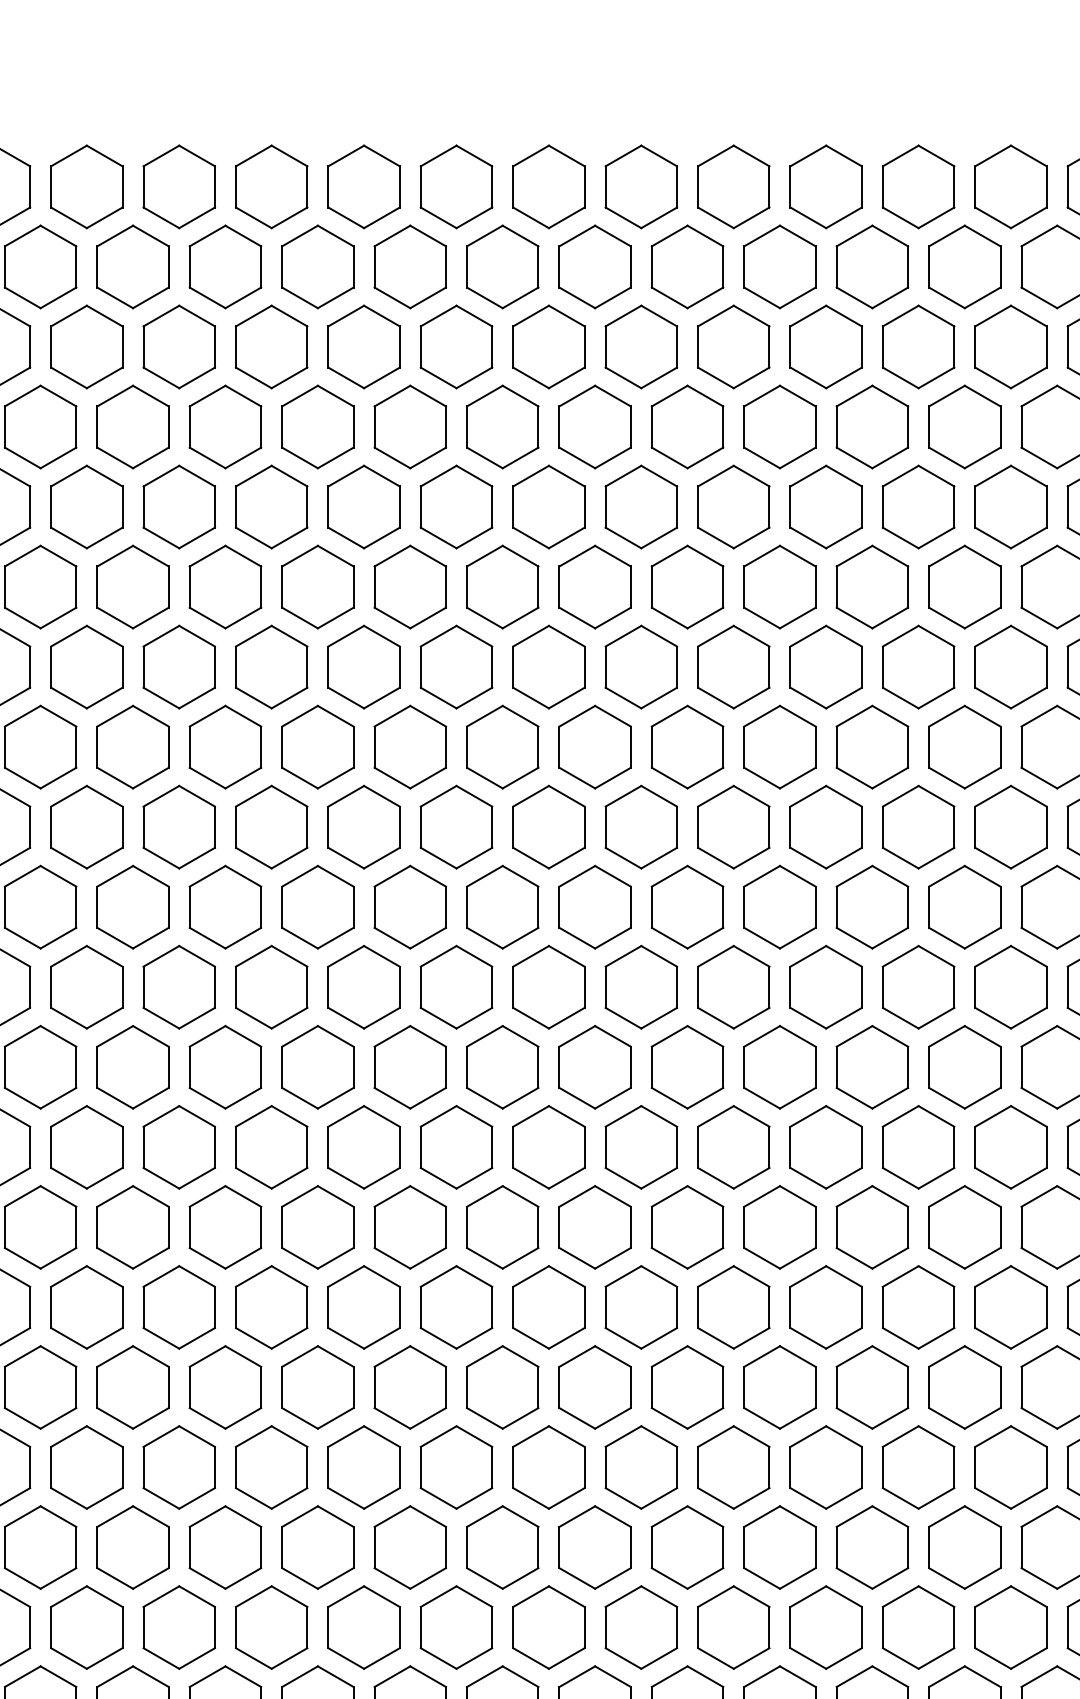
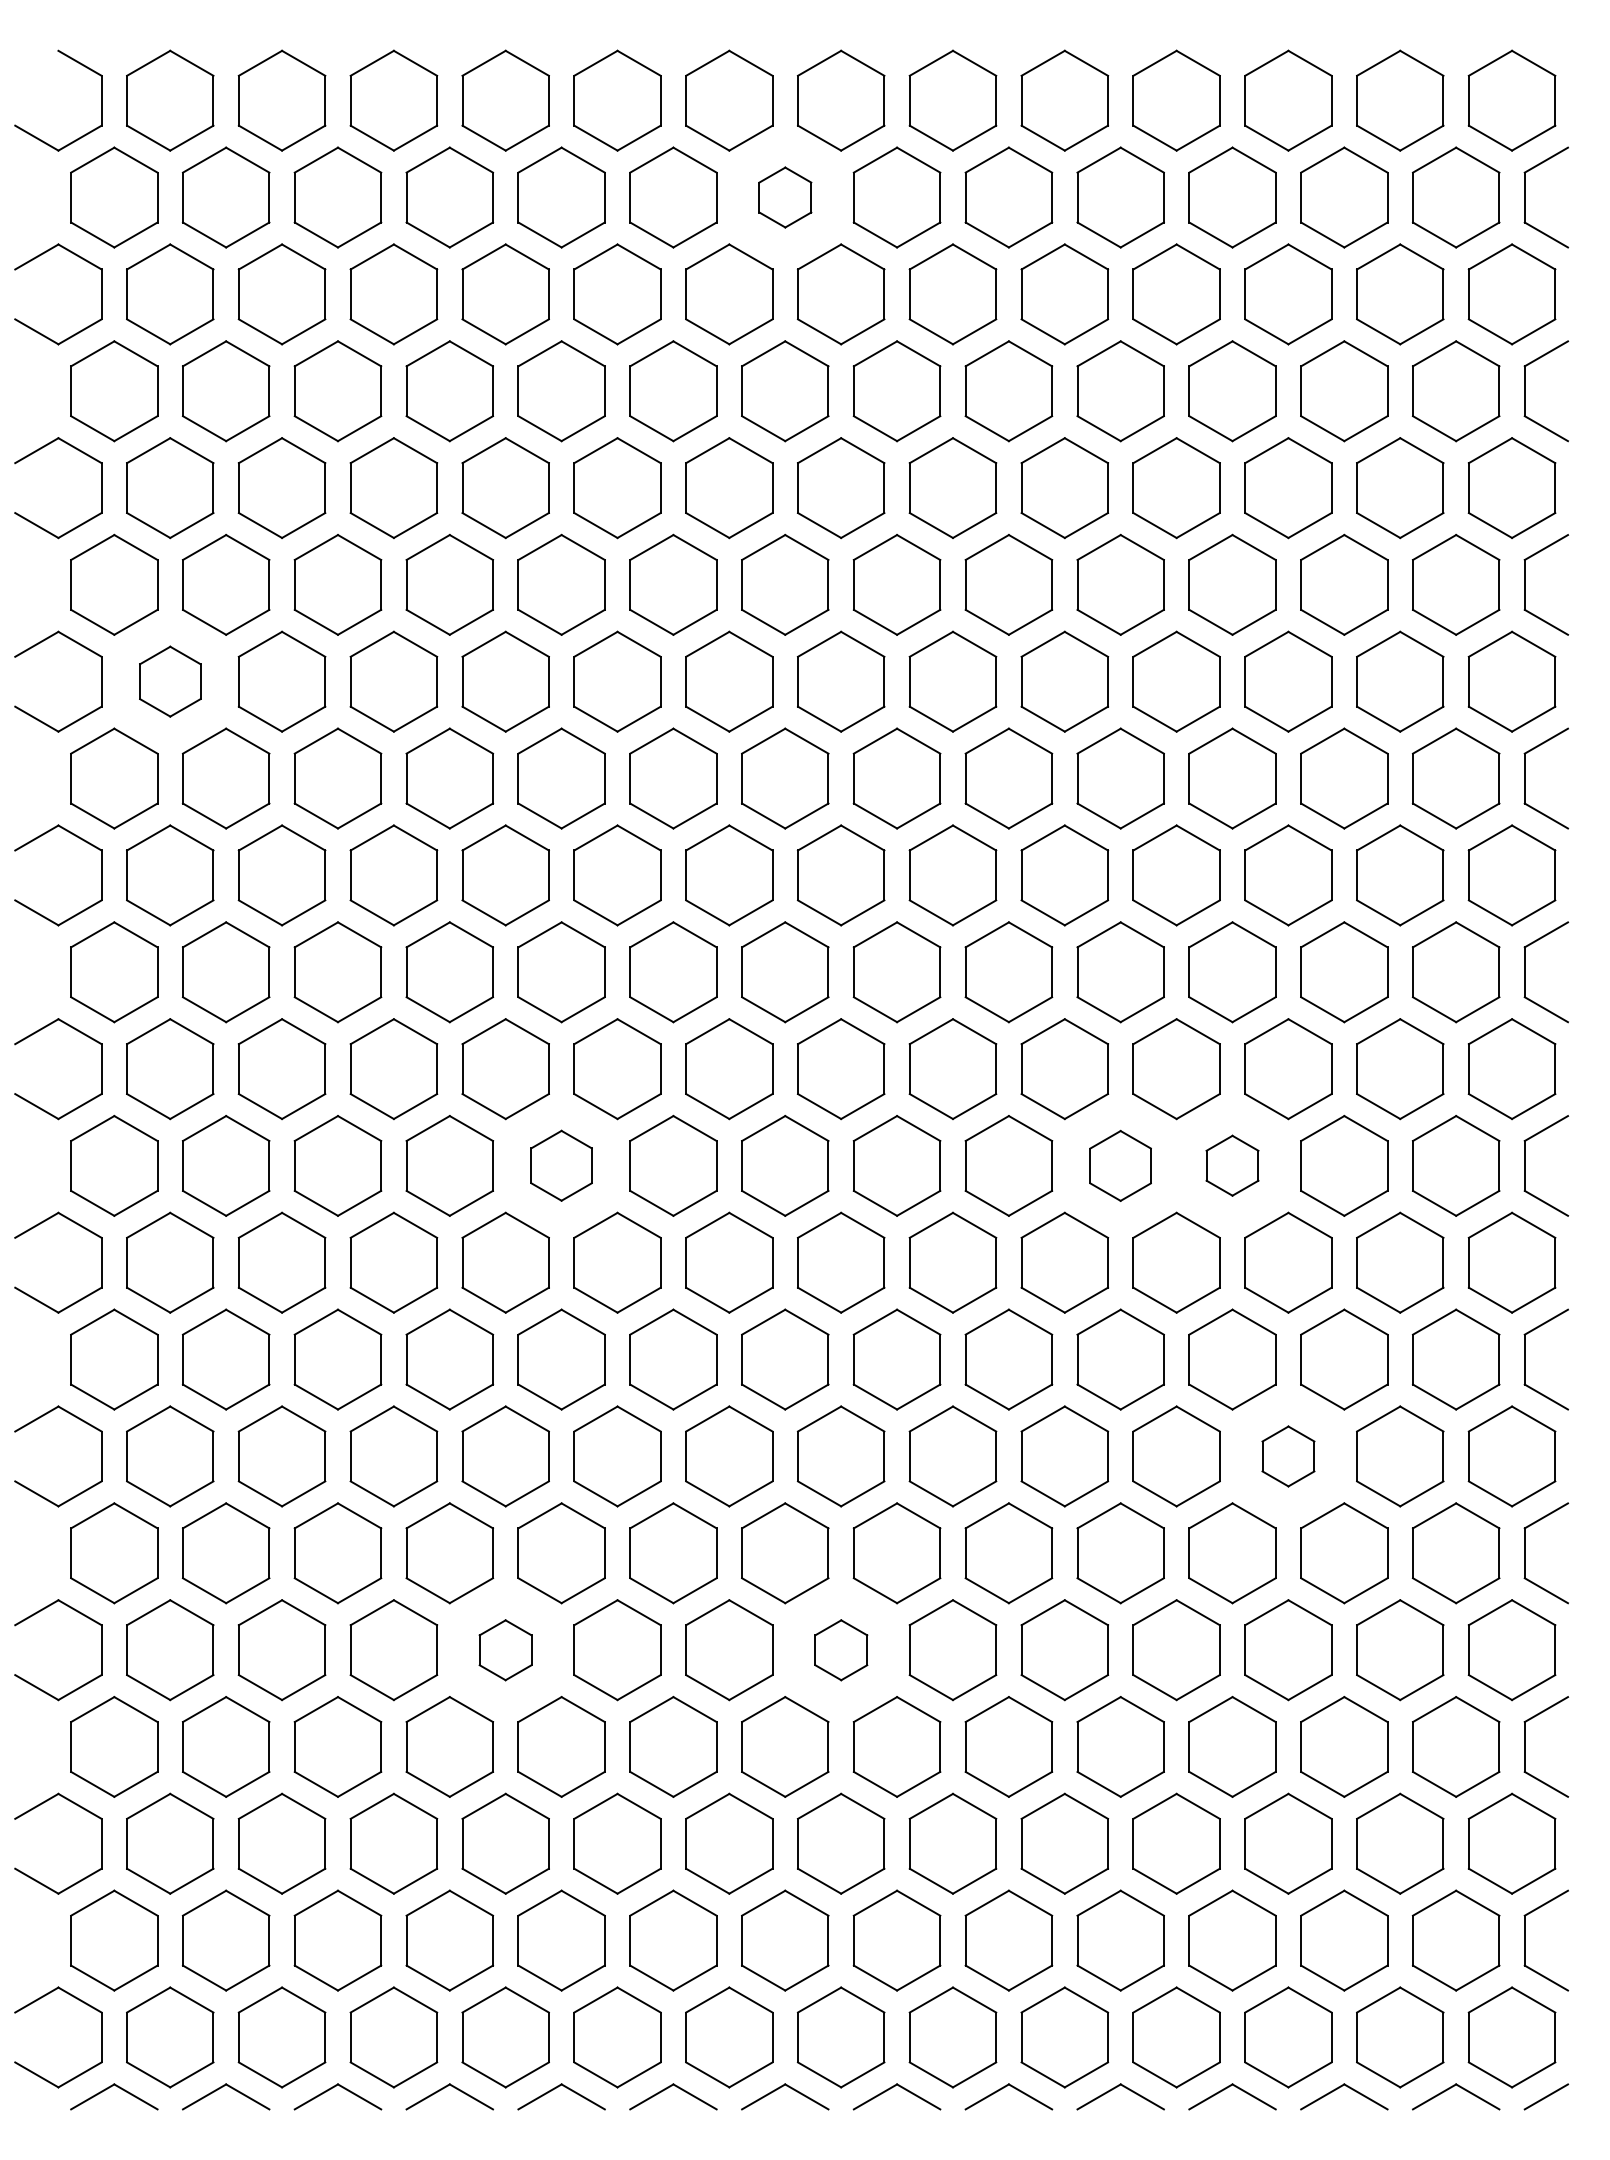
part: (595, 266) -> (785, 197), size x0.6
part: (87, 666) -> (170, 681), size x0.7
part: (410, 1066) -> (561, 1165), size x0.7
part: (872, 1066) -> (1120, 1165), size x0.7
part: (964, 1066) -> (1232, 1165), size x0.6
part: (1011, 1307) -> (1288, 1456), size x0.6
part: (363, 1467) -> (505, 1650), size x0.6
part: (641, 1467) -> (841, 1650), size x0.6

